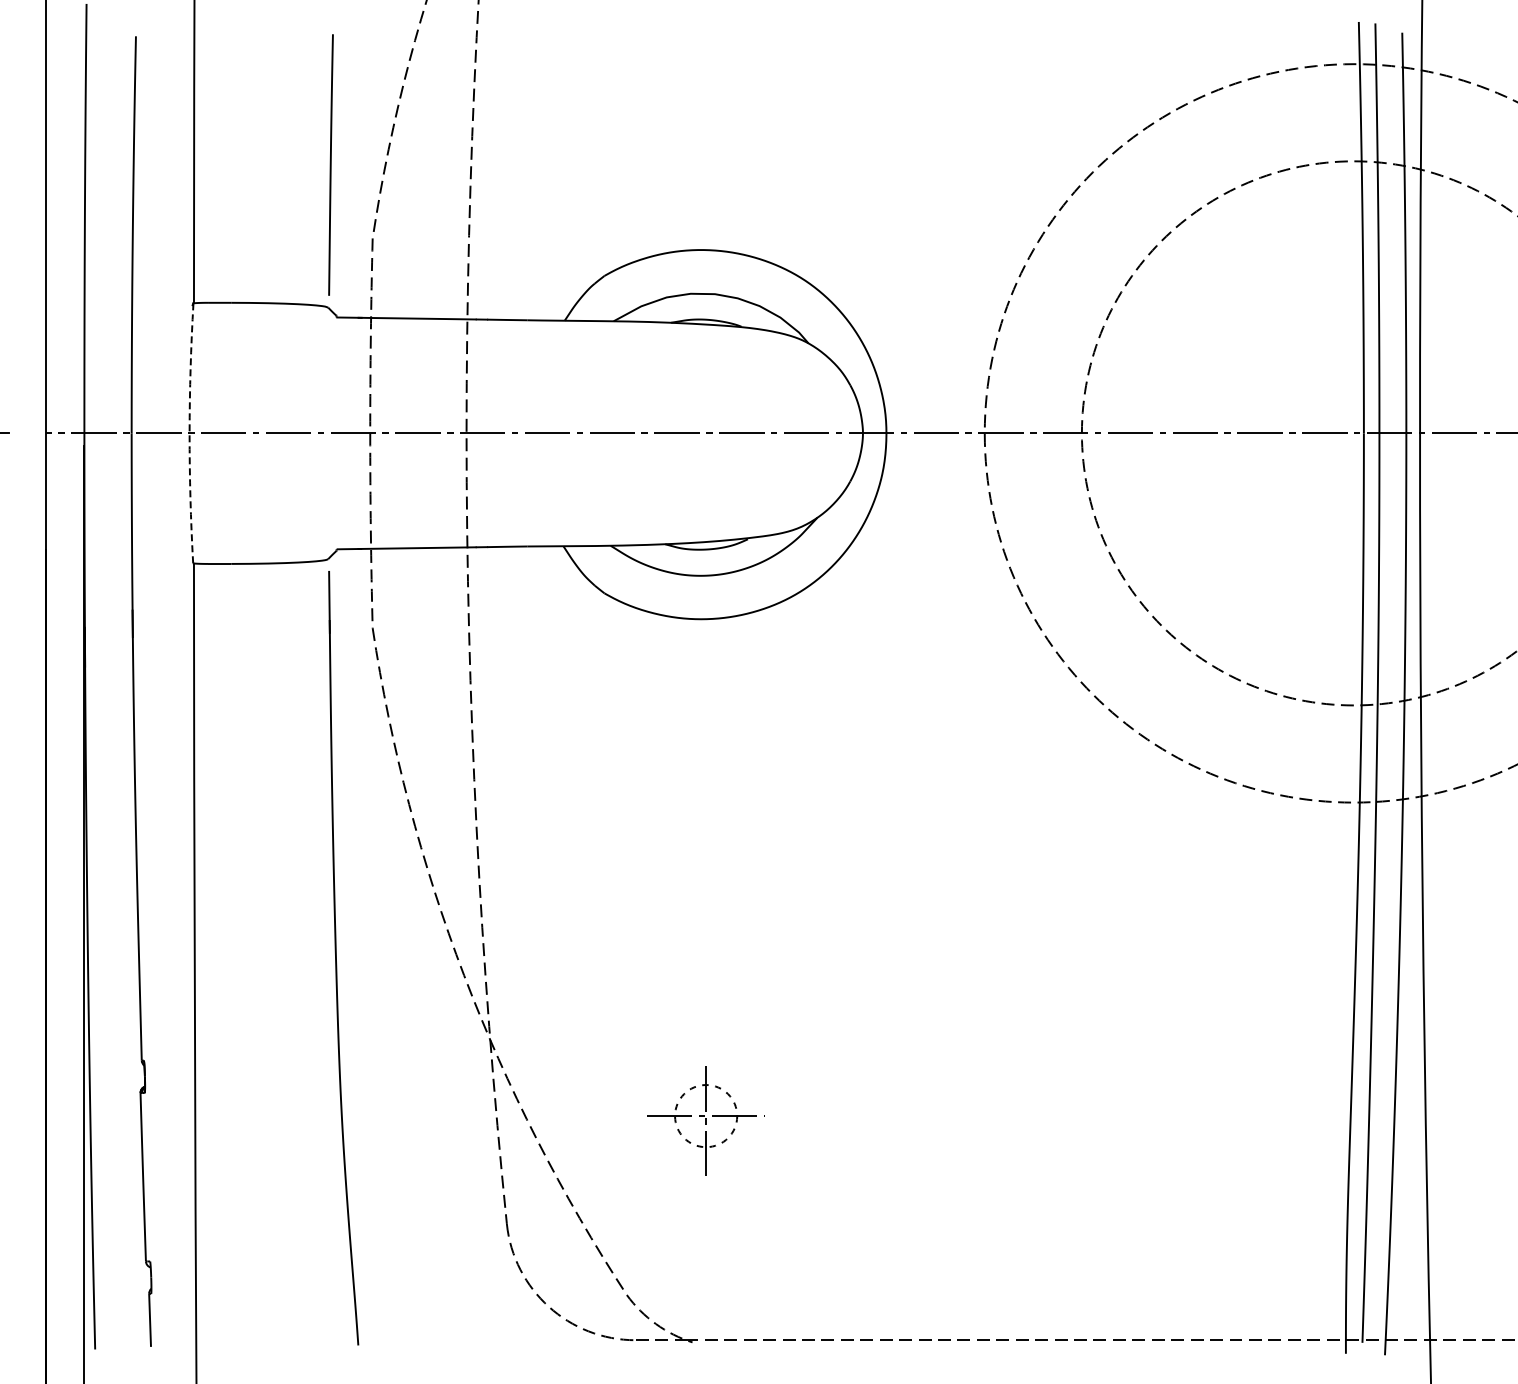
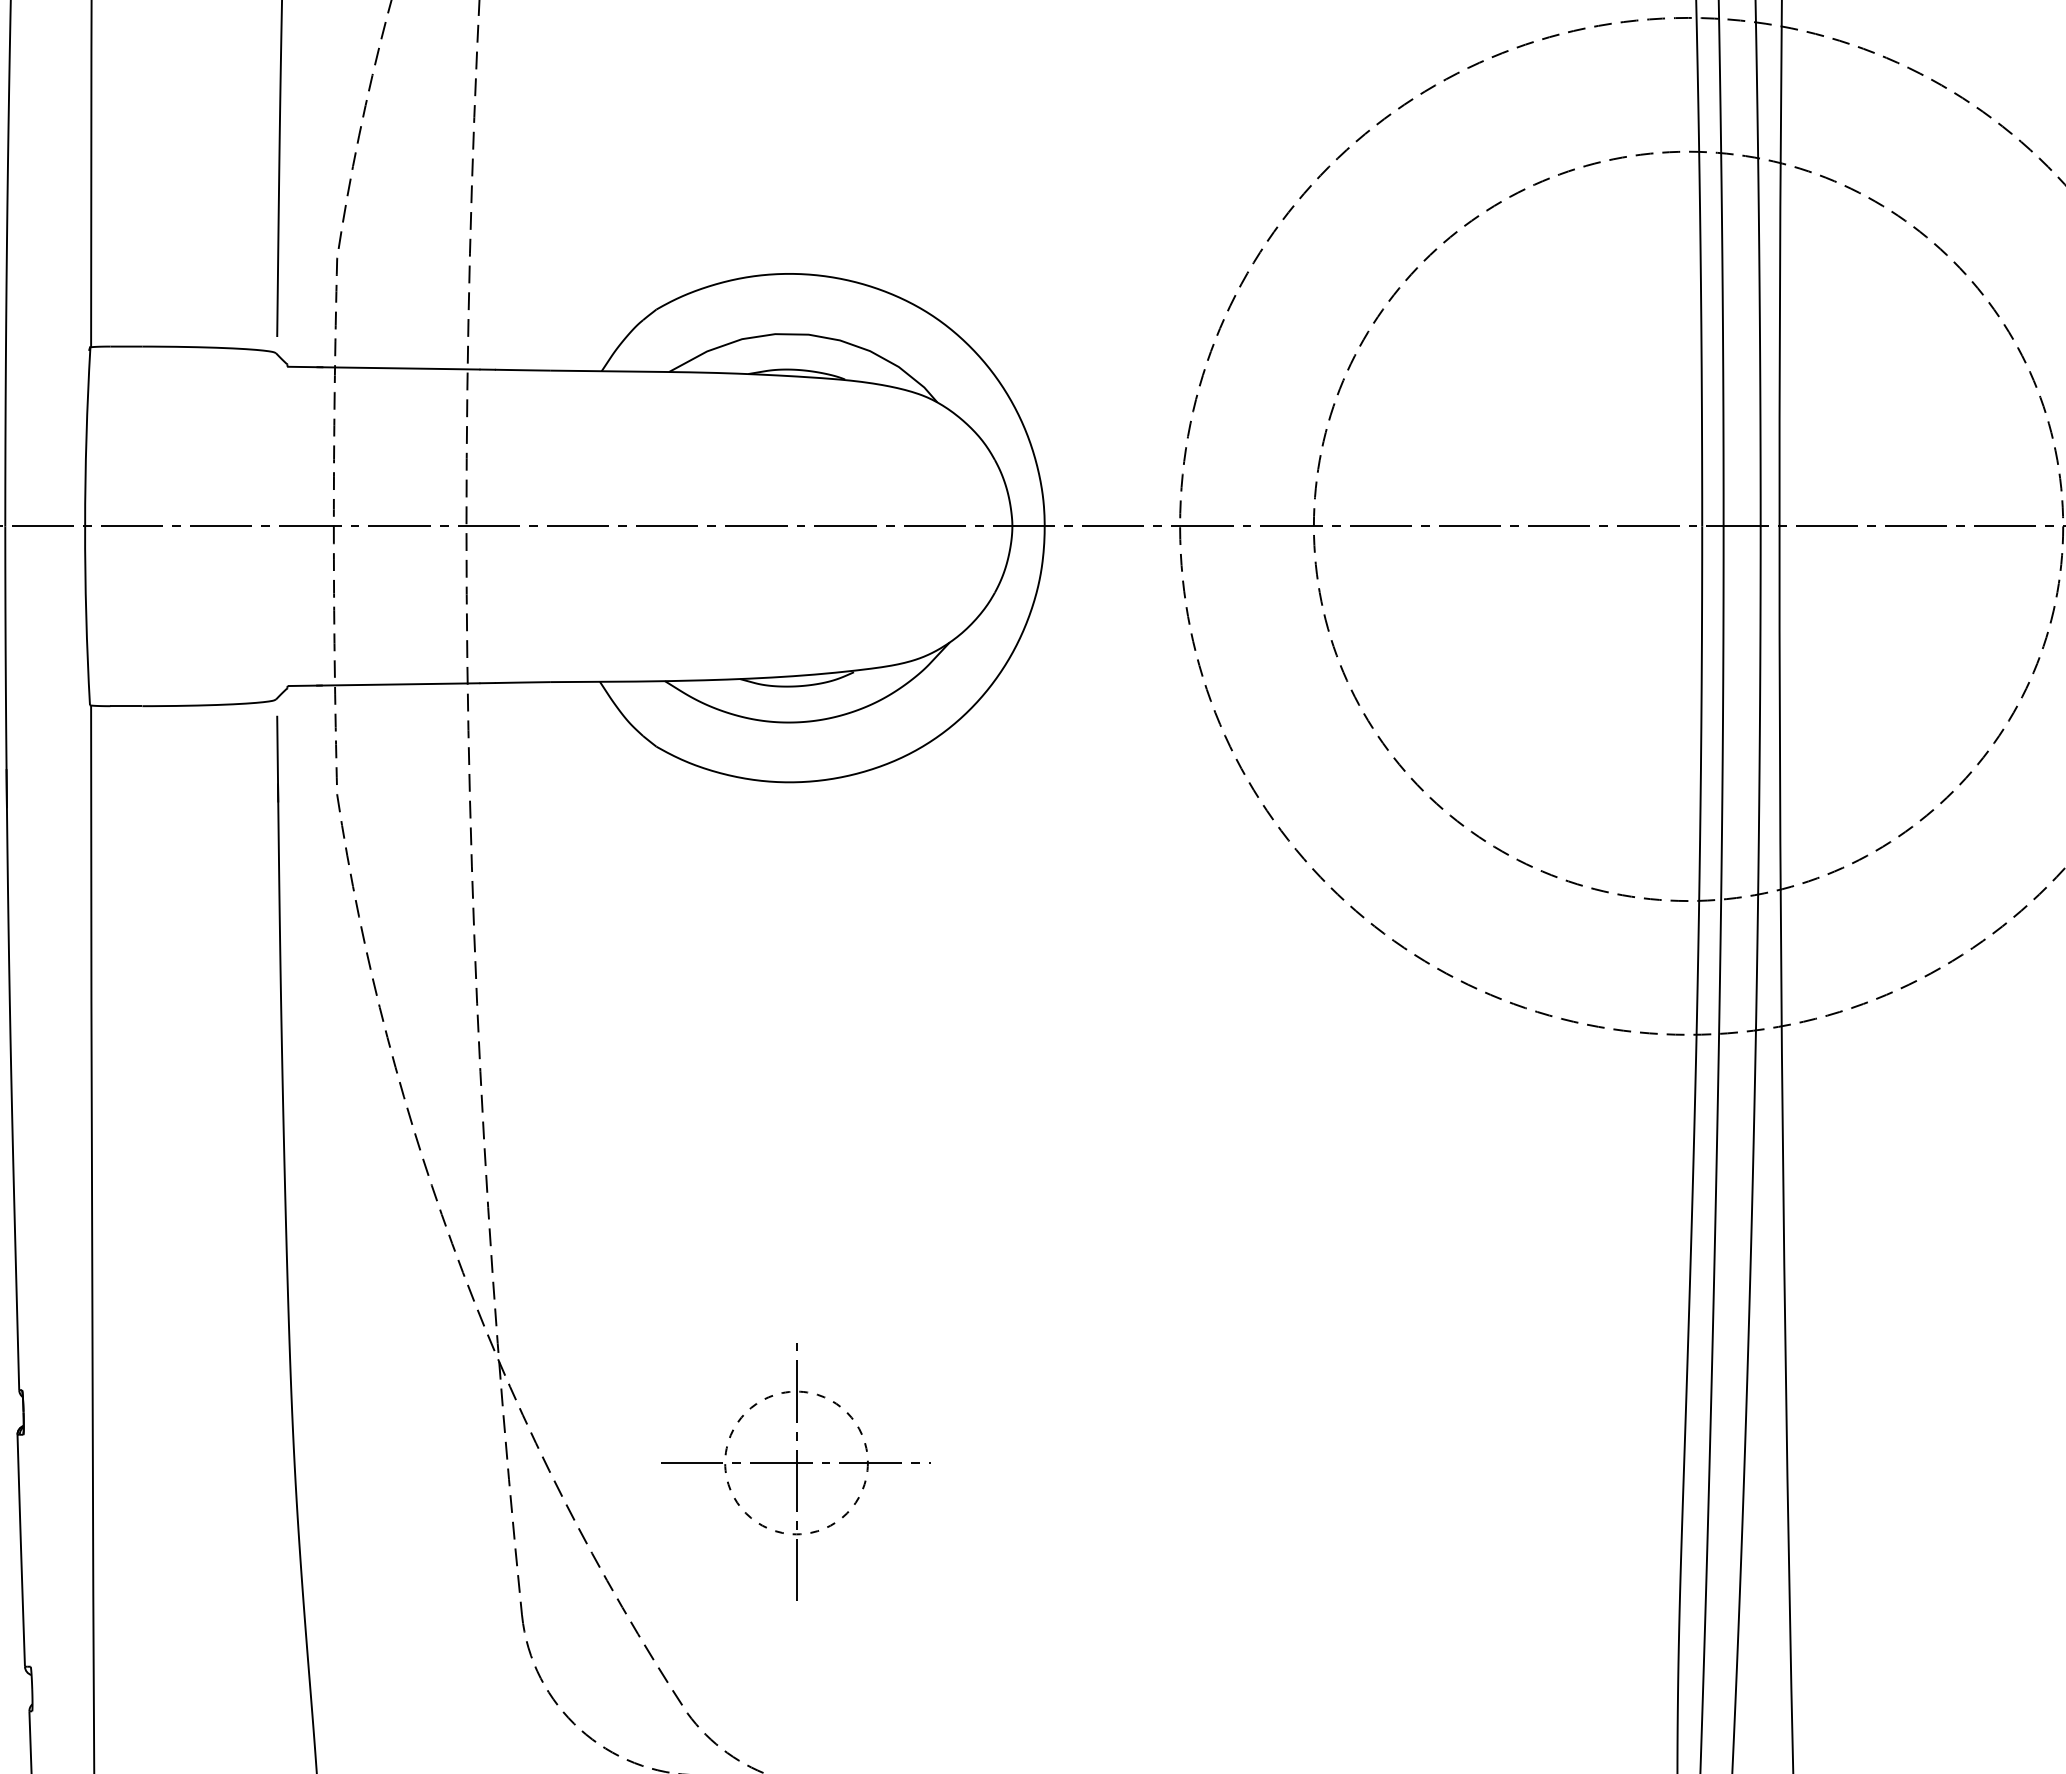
arc: (189, 433) -> (84, 526), dashed -> solid
part: (705, 1119) -> (795, 1471), size x1.67

